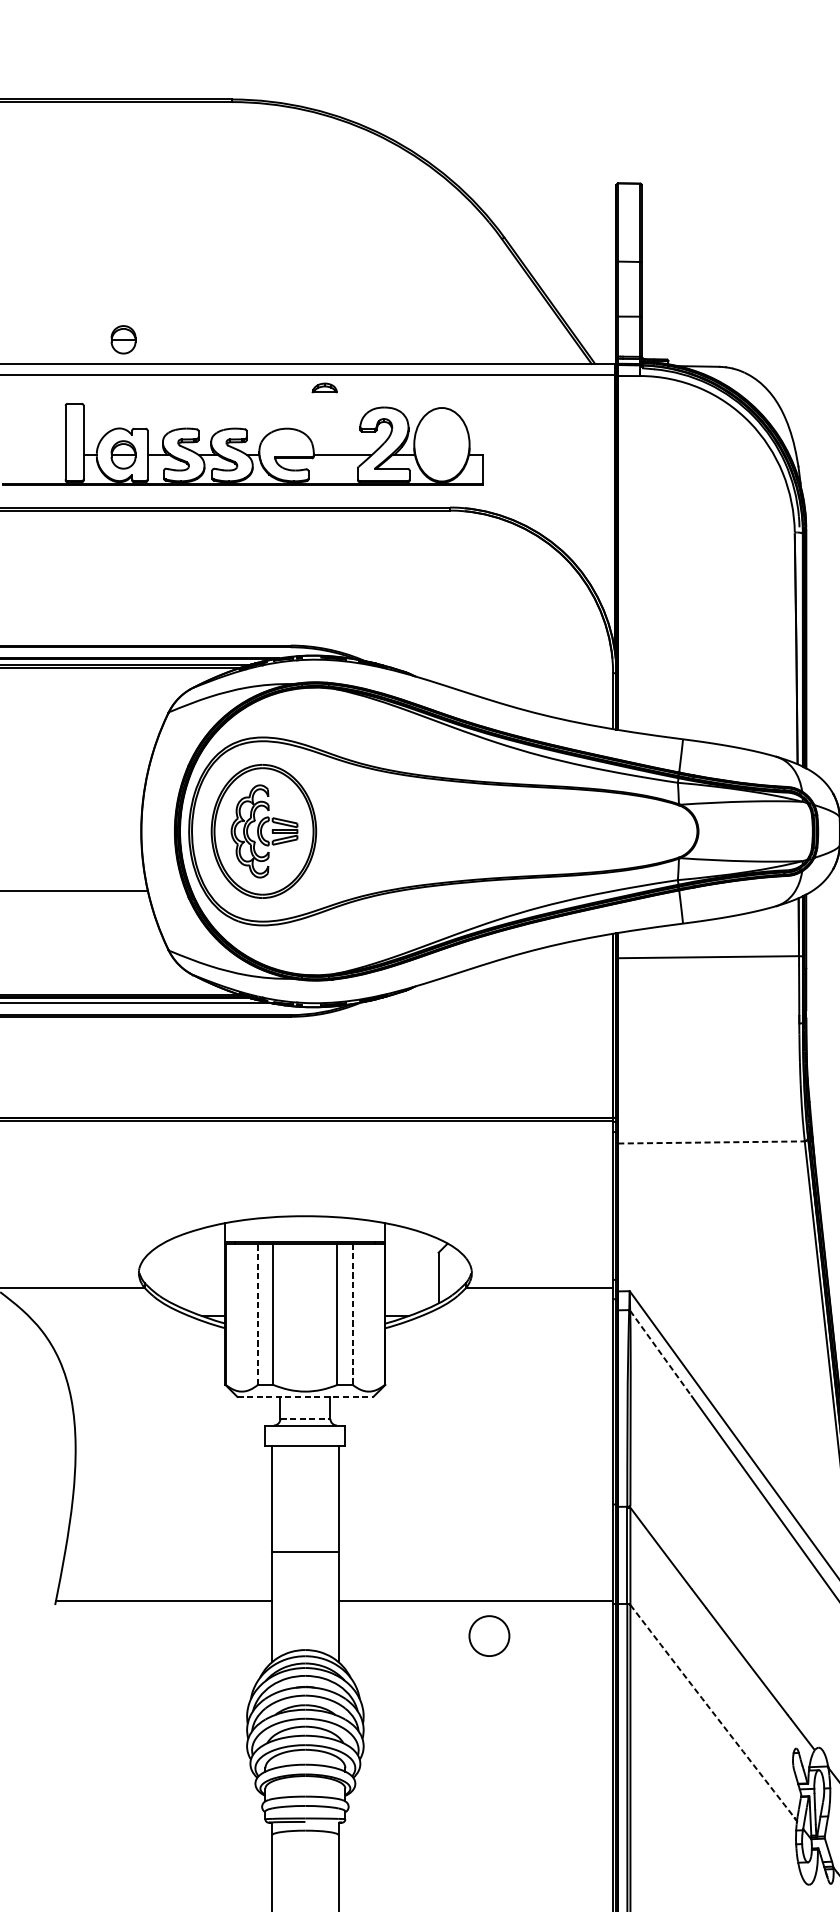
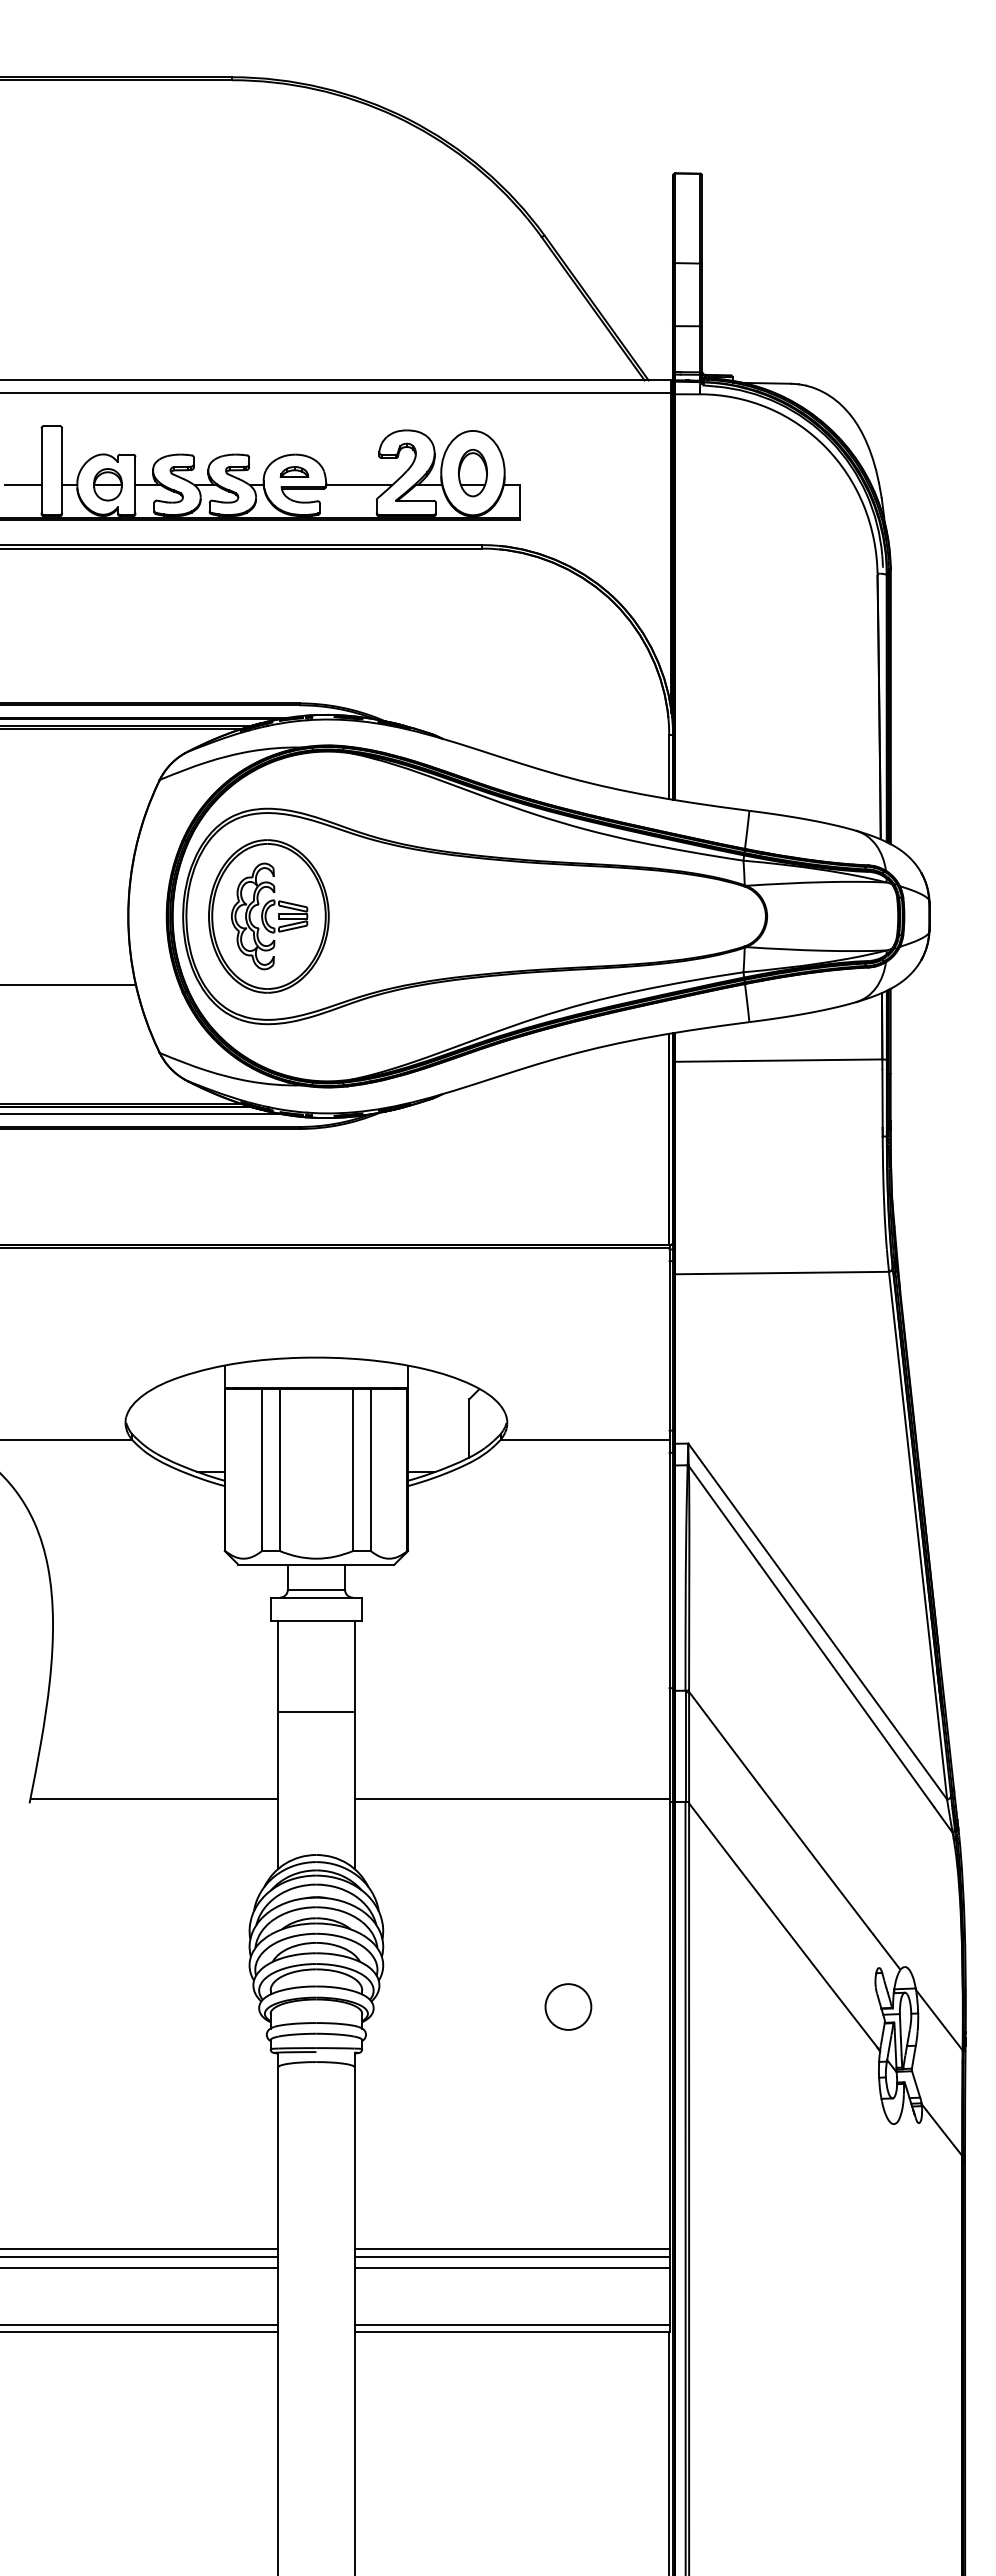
part: (123, 339) -> (107, 352), removed
part: (324, 387) -> (294, 471), moved
part: (441, 445) -> (472, 473), added
line: (49, 455) -> (22, 485), added
line: (711, 1142) -> (782, 1273), dashed -> solid
line: (258, 1314) -> (262, 1470), dashed -> solid
line: (352, 1314) -> (370, 1470), dashed -> solid
line: (661, 1353) -> (724, 1515), dashed -> solid
line: (305, 1396) -> (316, 1564), dashed -> solid
line: (305, 1418) -> (316, 1589), dashed -> solid
line: (305, 1552) -> (316, 1712), moved
circle: (489, 1635) -> (568, 2006), moved
arc: (712, 1711) -> (783, 1925), dashed -> solid

